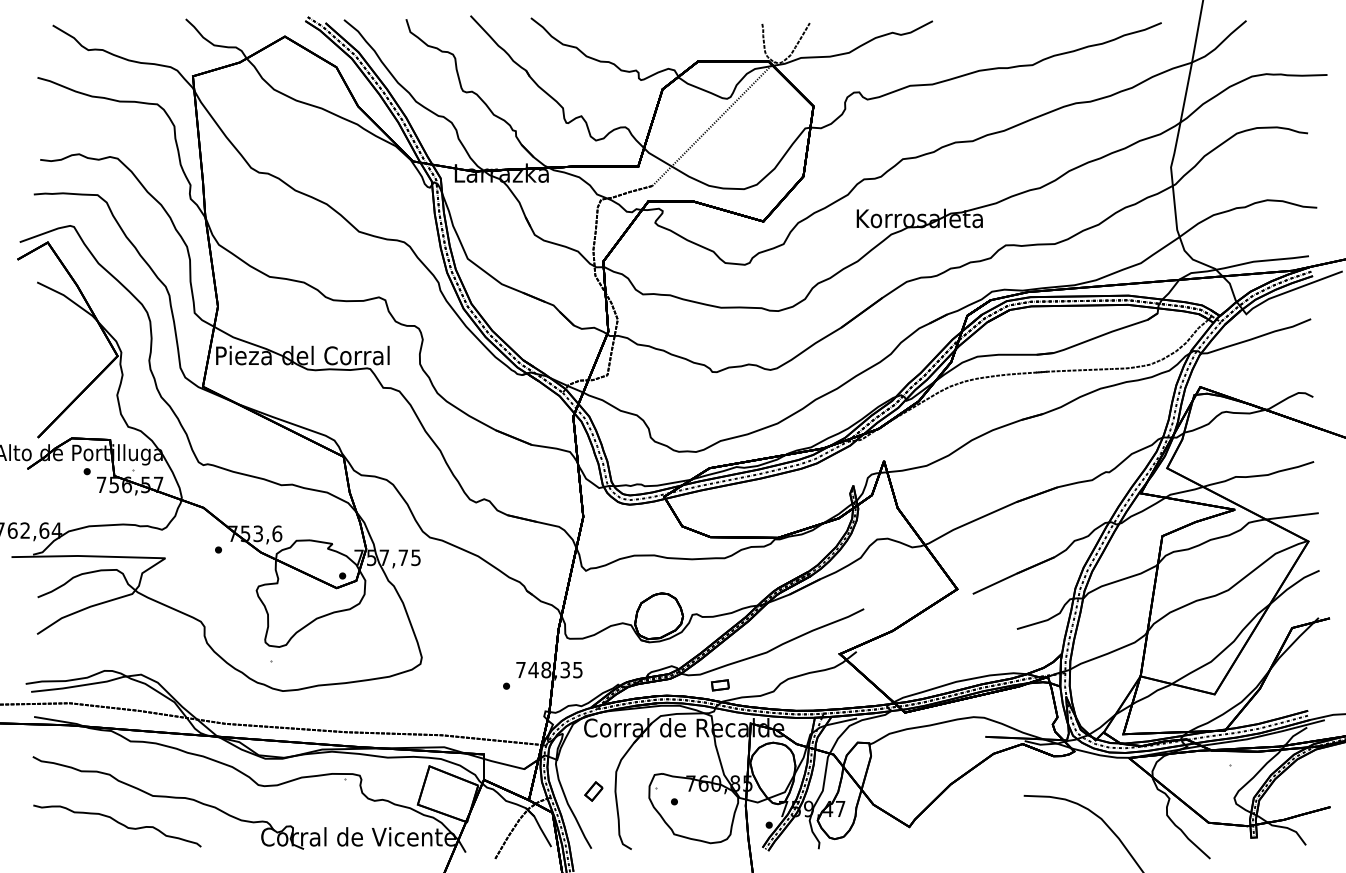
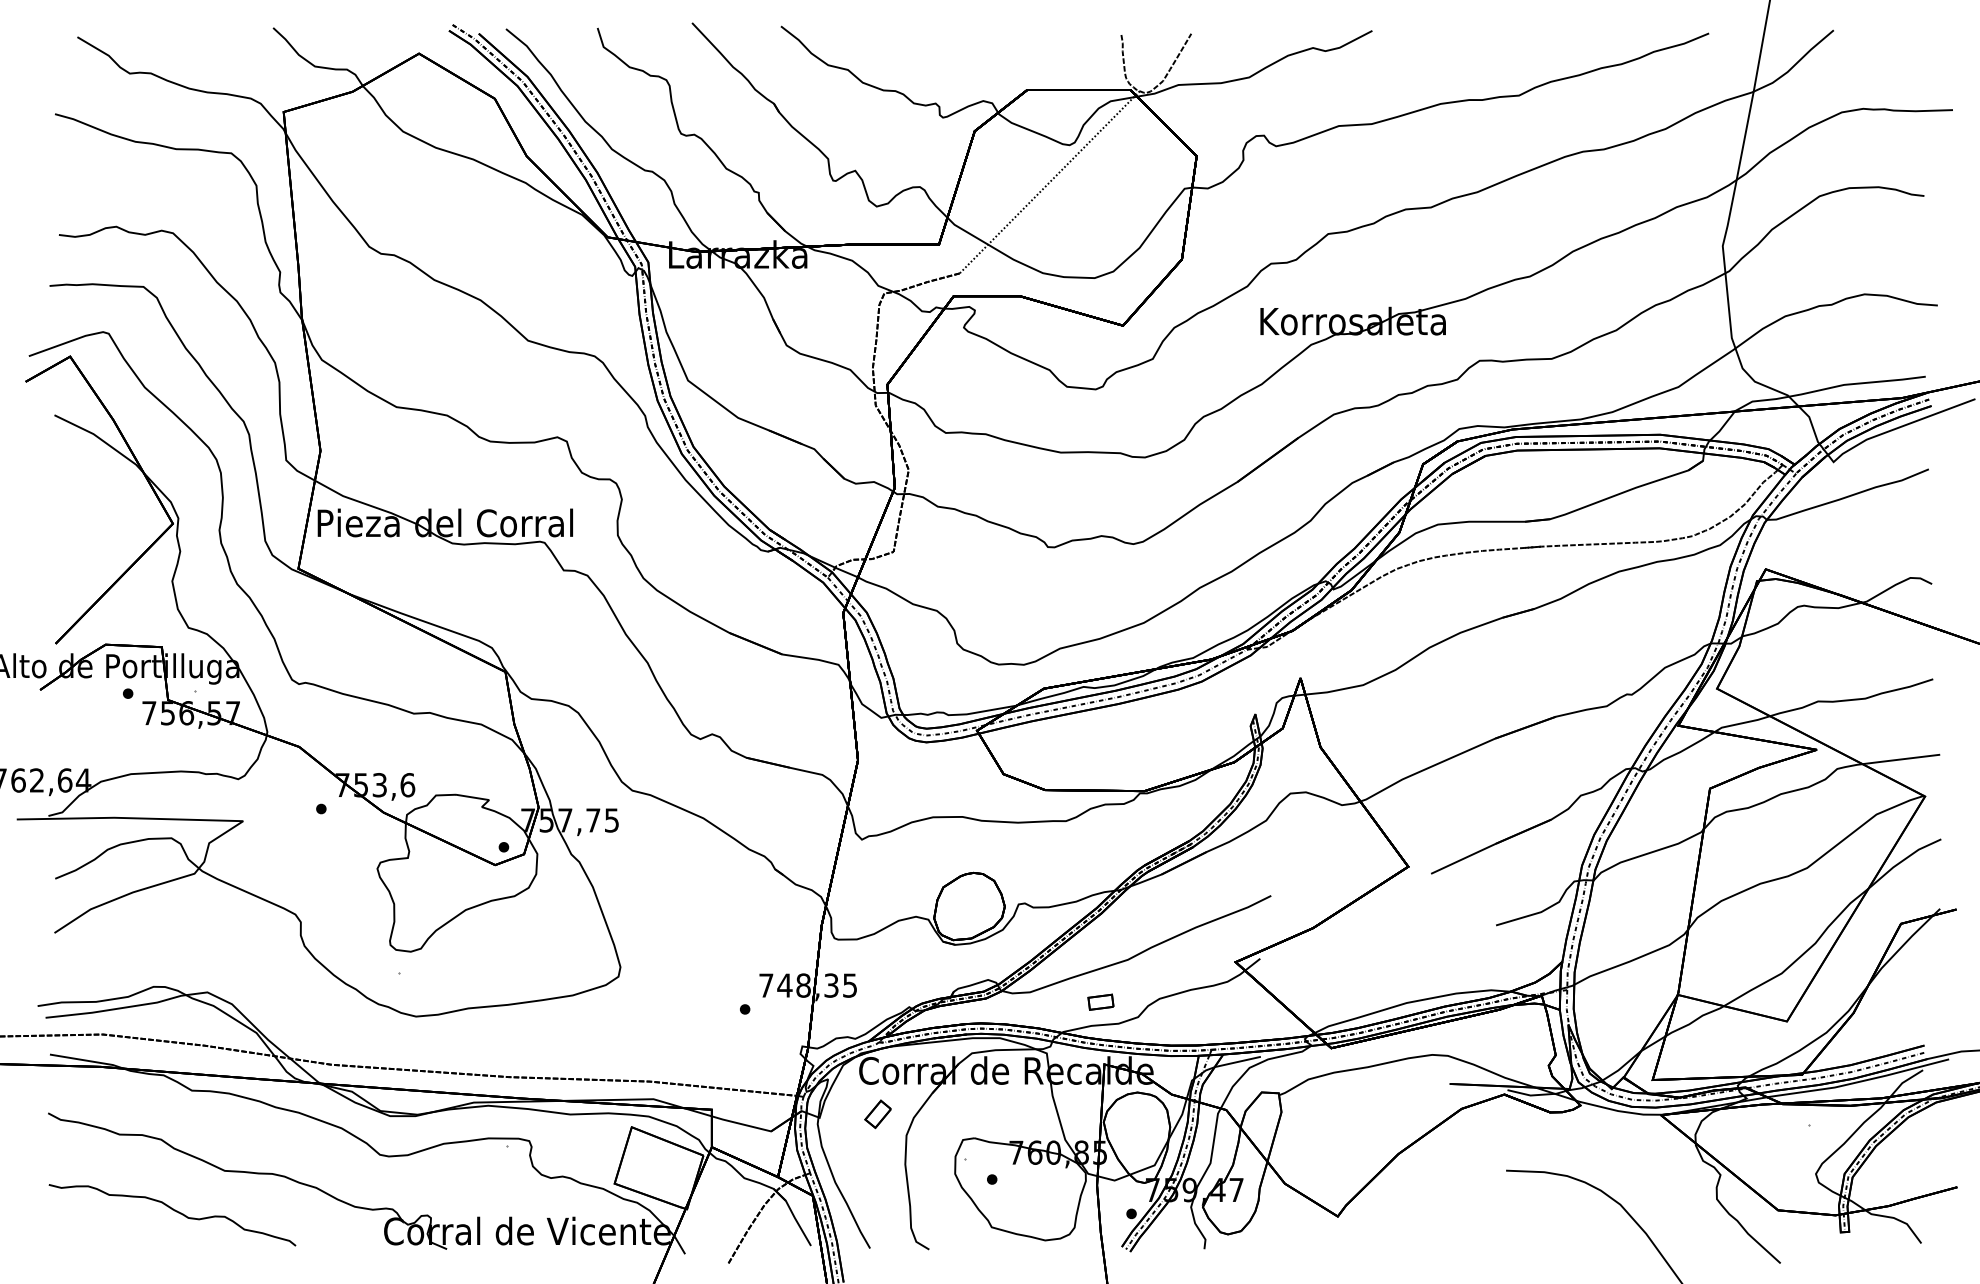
part: (719, 685) -> (1099, 1002), moved
part: (593, 791) -> (877, 1114), moved

